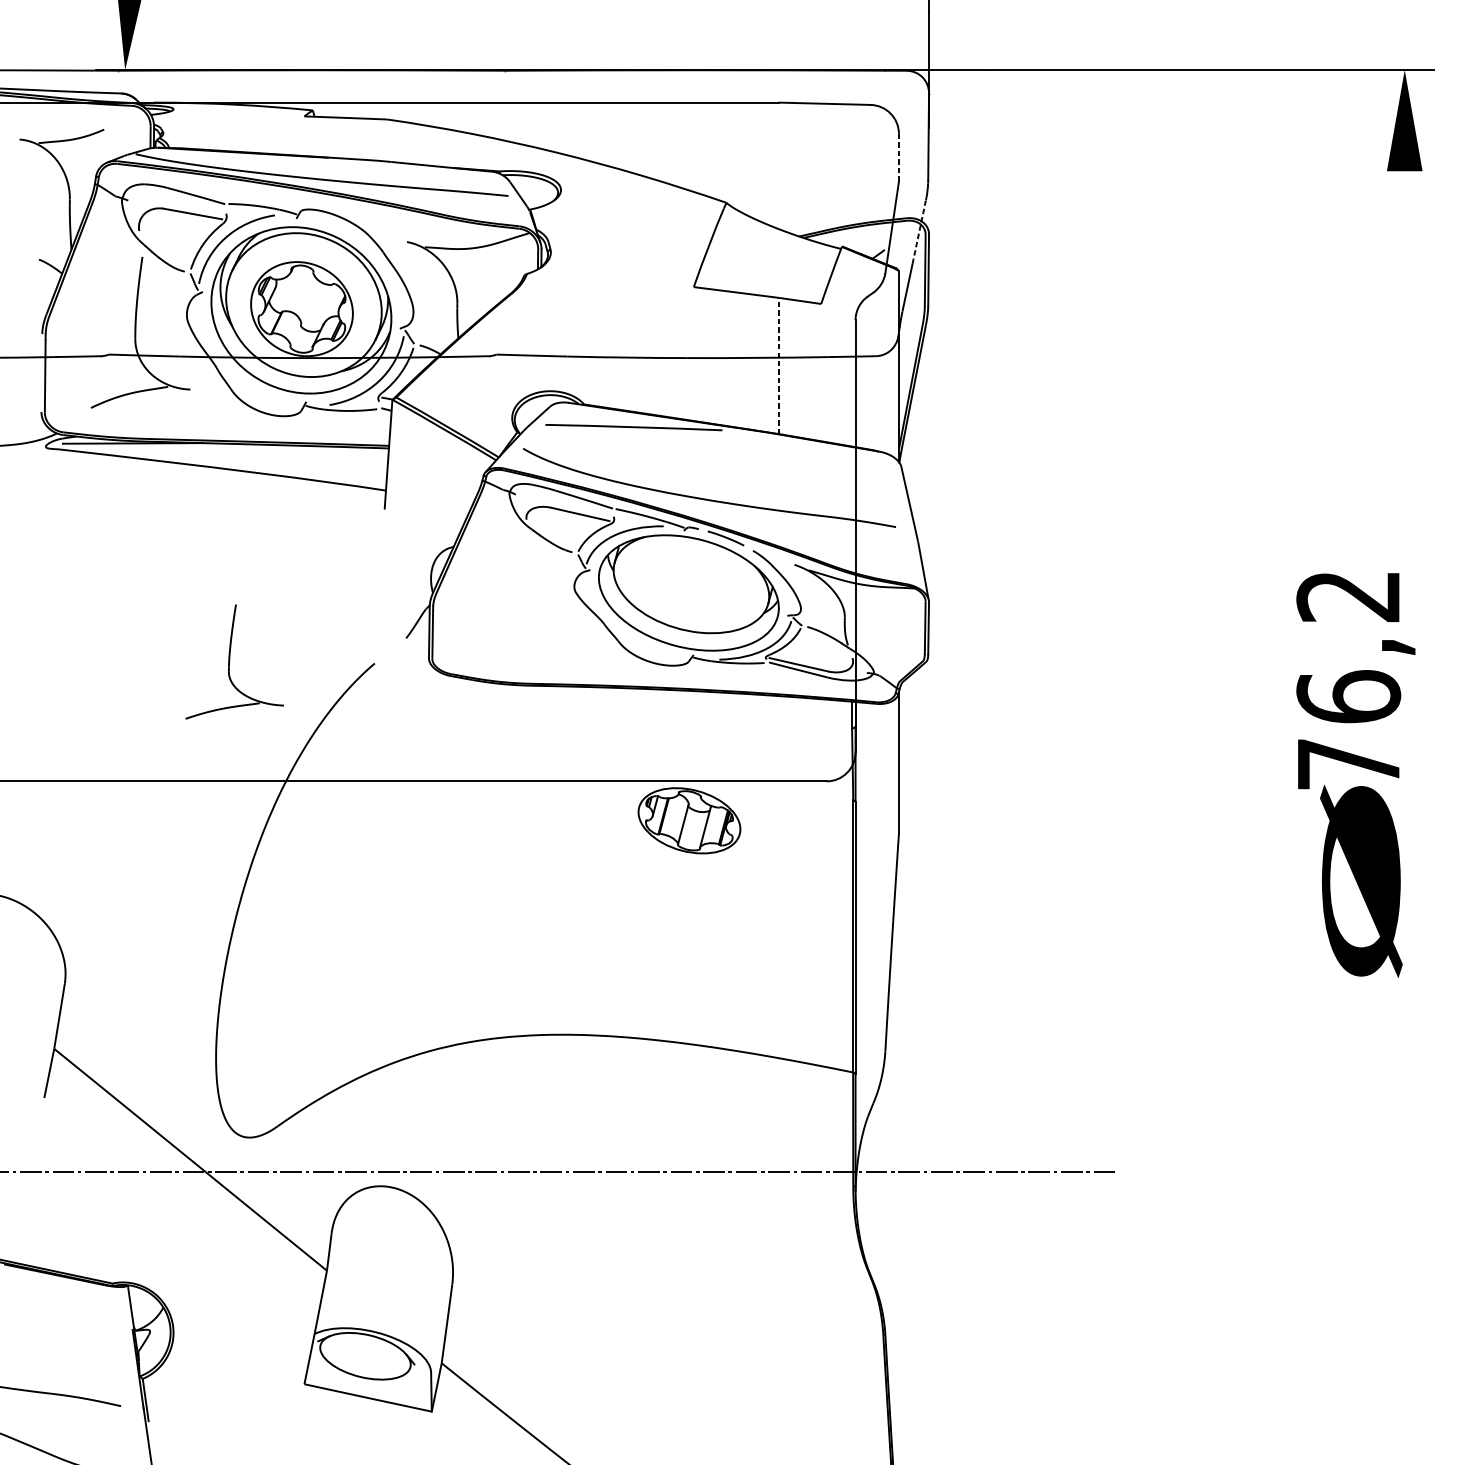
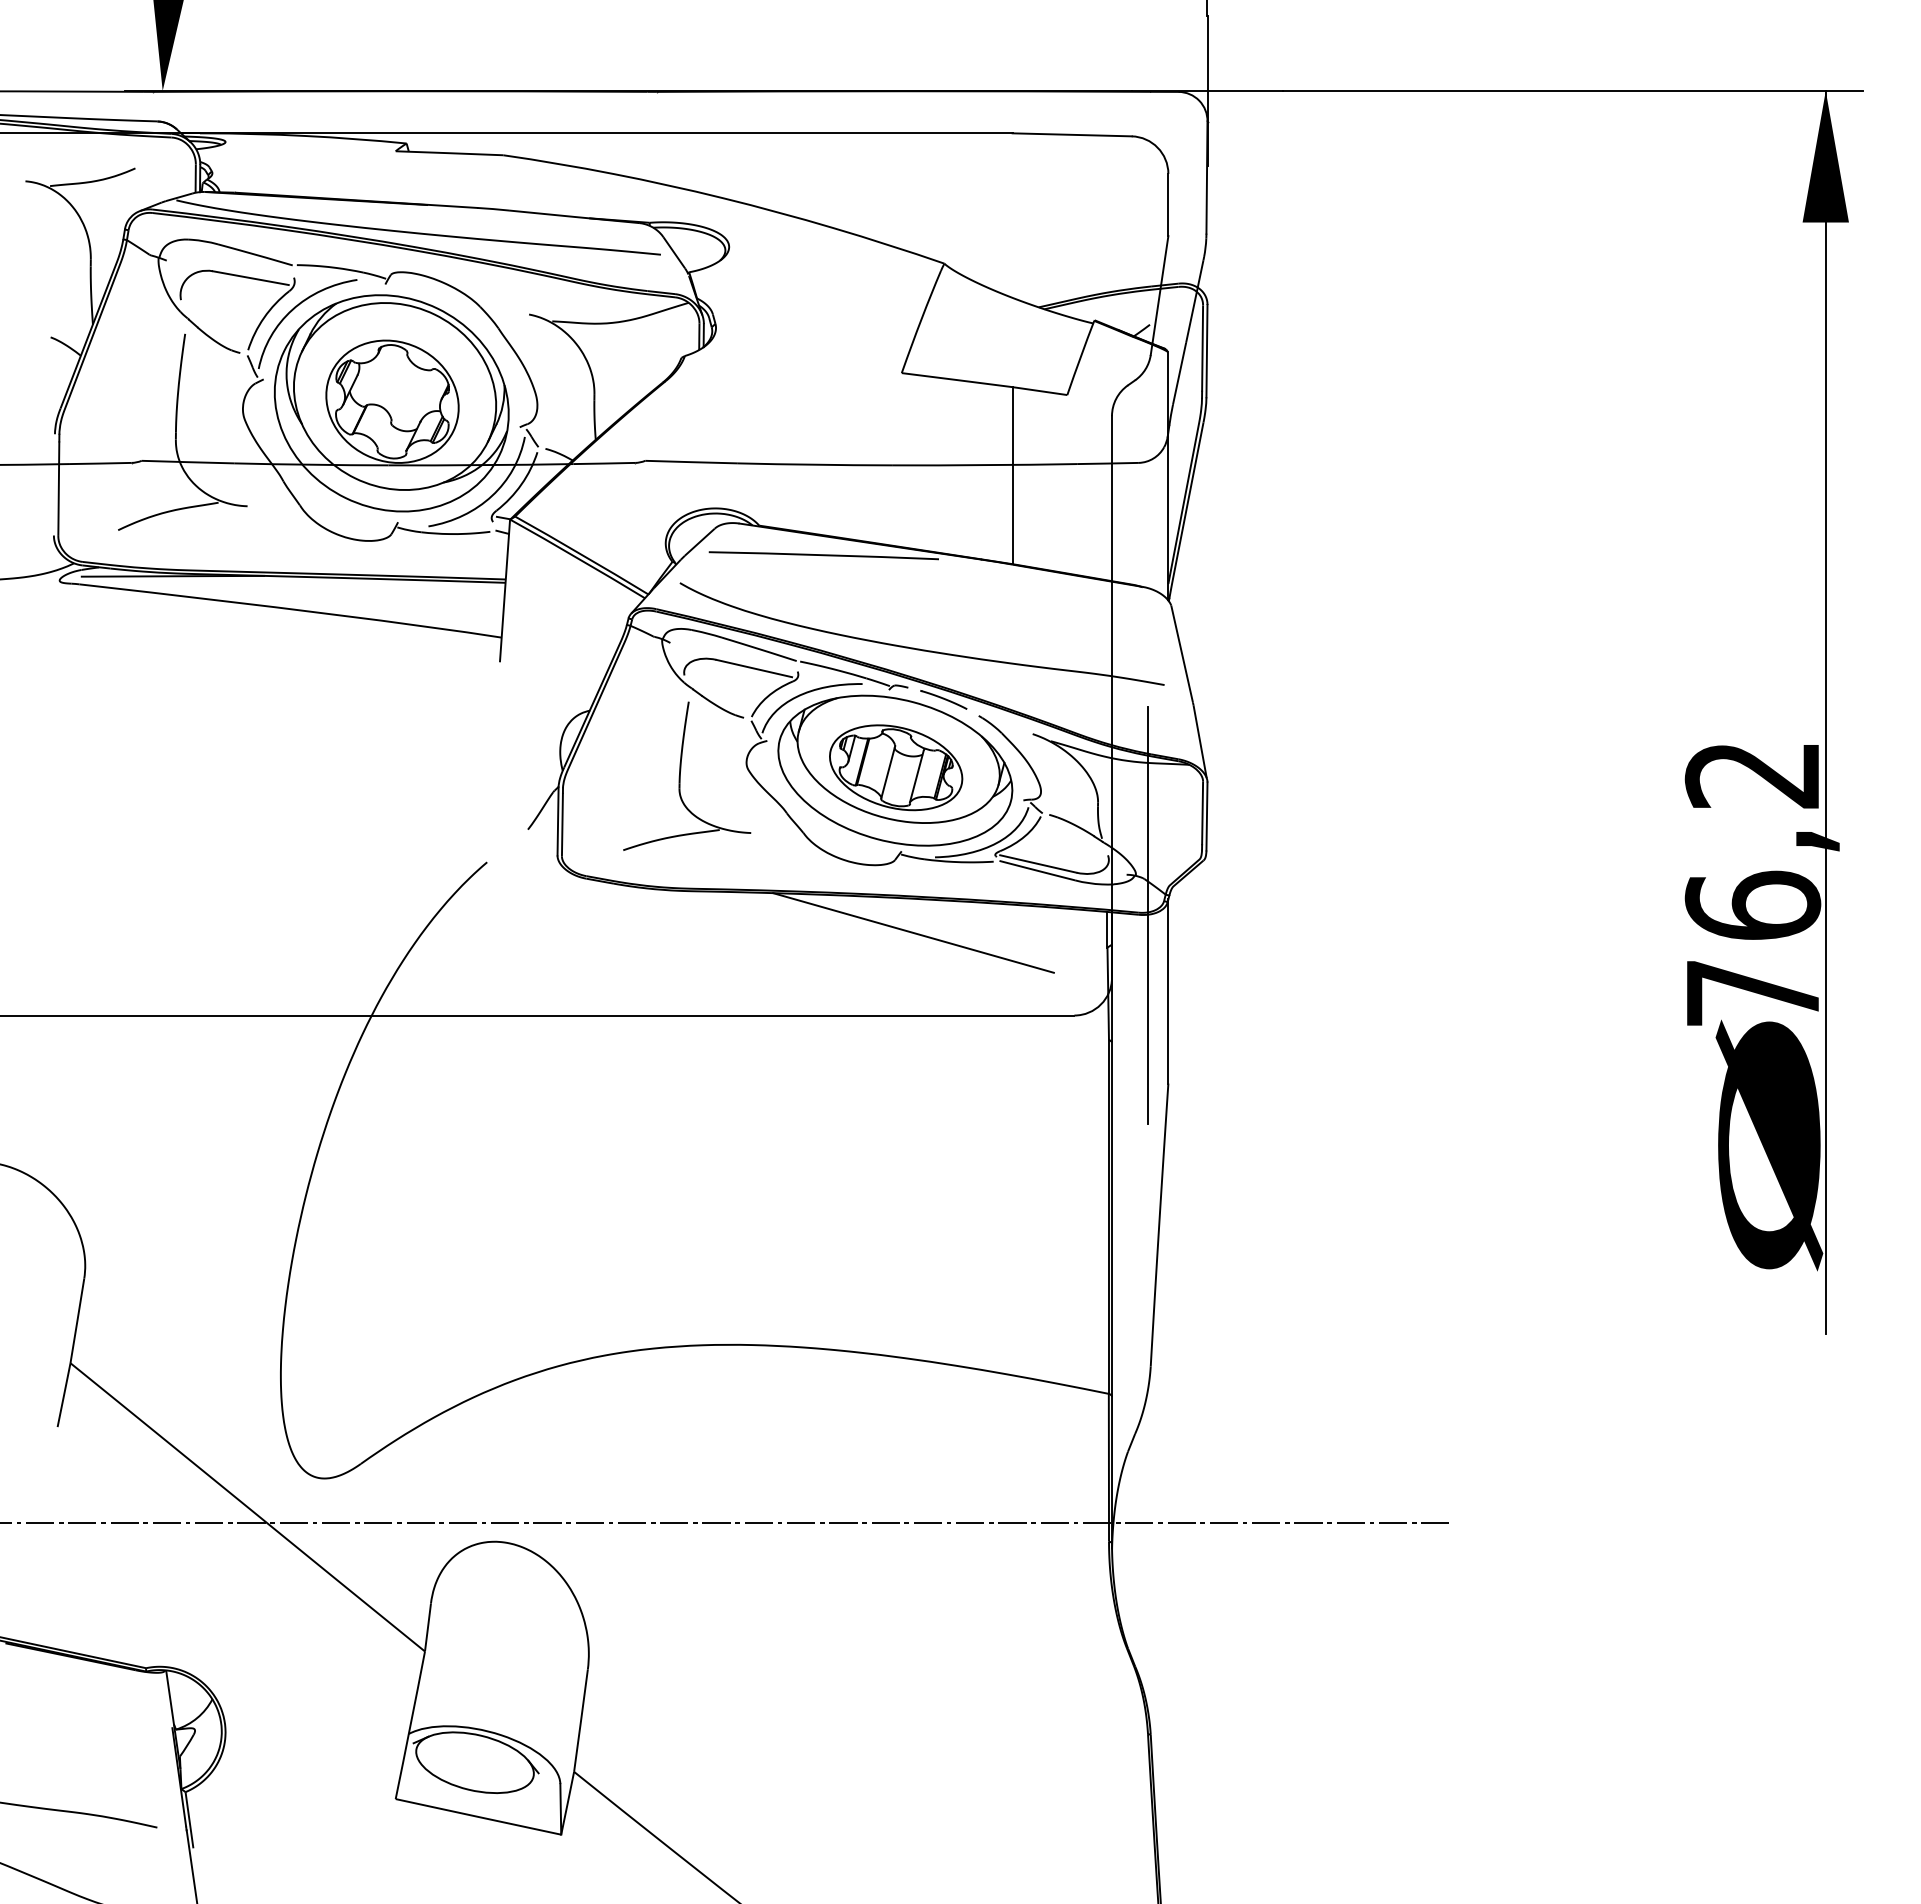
line: (899, 158) -> (1168, 205), dashed -> solid
arc: (919, 232) -> (1194, 301), dashed -> solid
line: (779, 365) -> (1012, 475), dashed -> solid
line: (1404, 547) -> (1825, 711), added
part: (229, 661) -> (680, 775), moved
line: (883, 704) -> (1148, 915), added
line: (702, 717) -> (913, 932), added
part: (689, 820) -> (896, 767), moved

